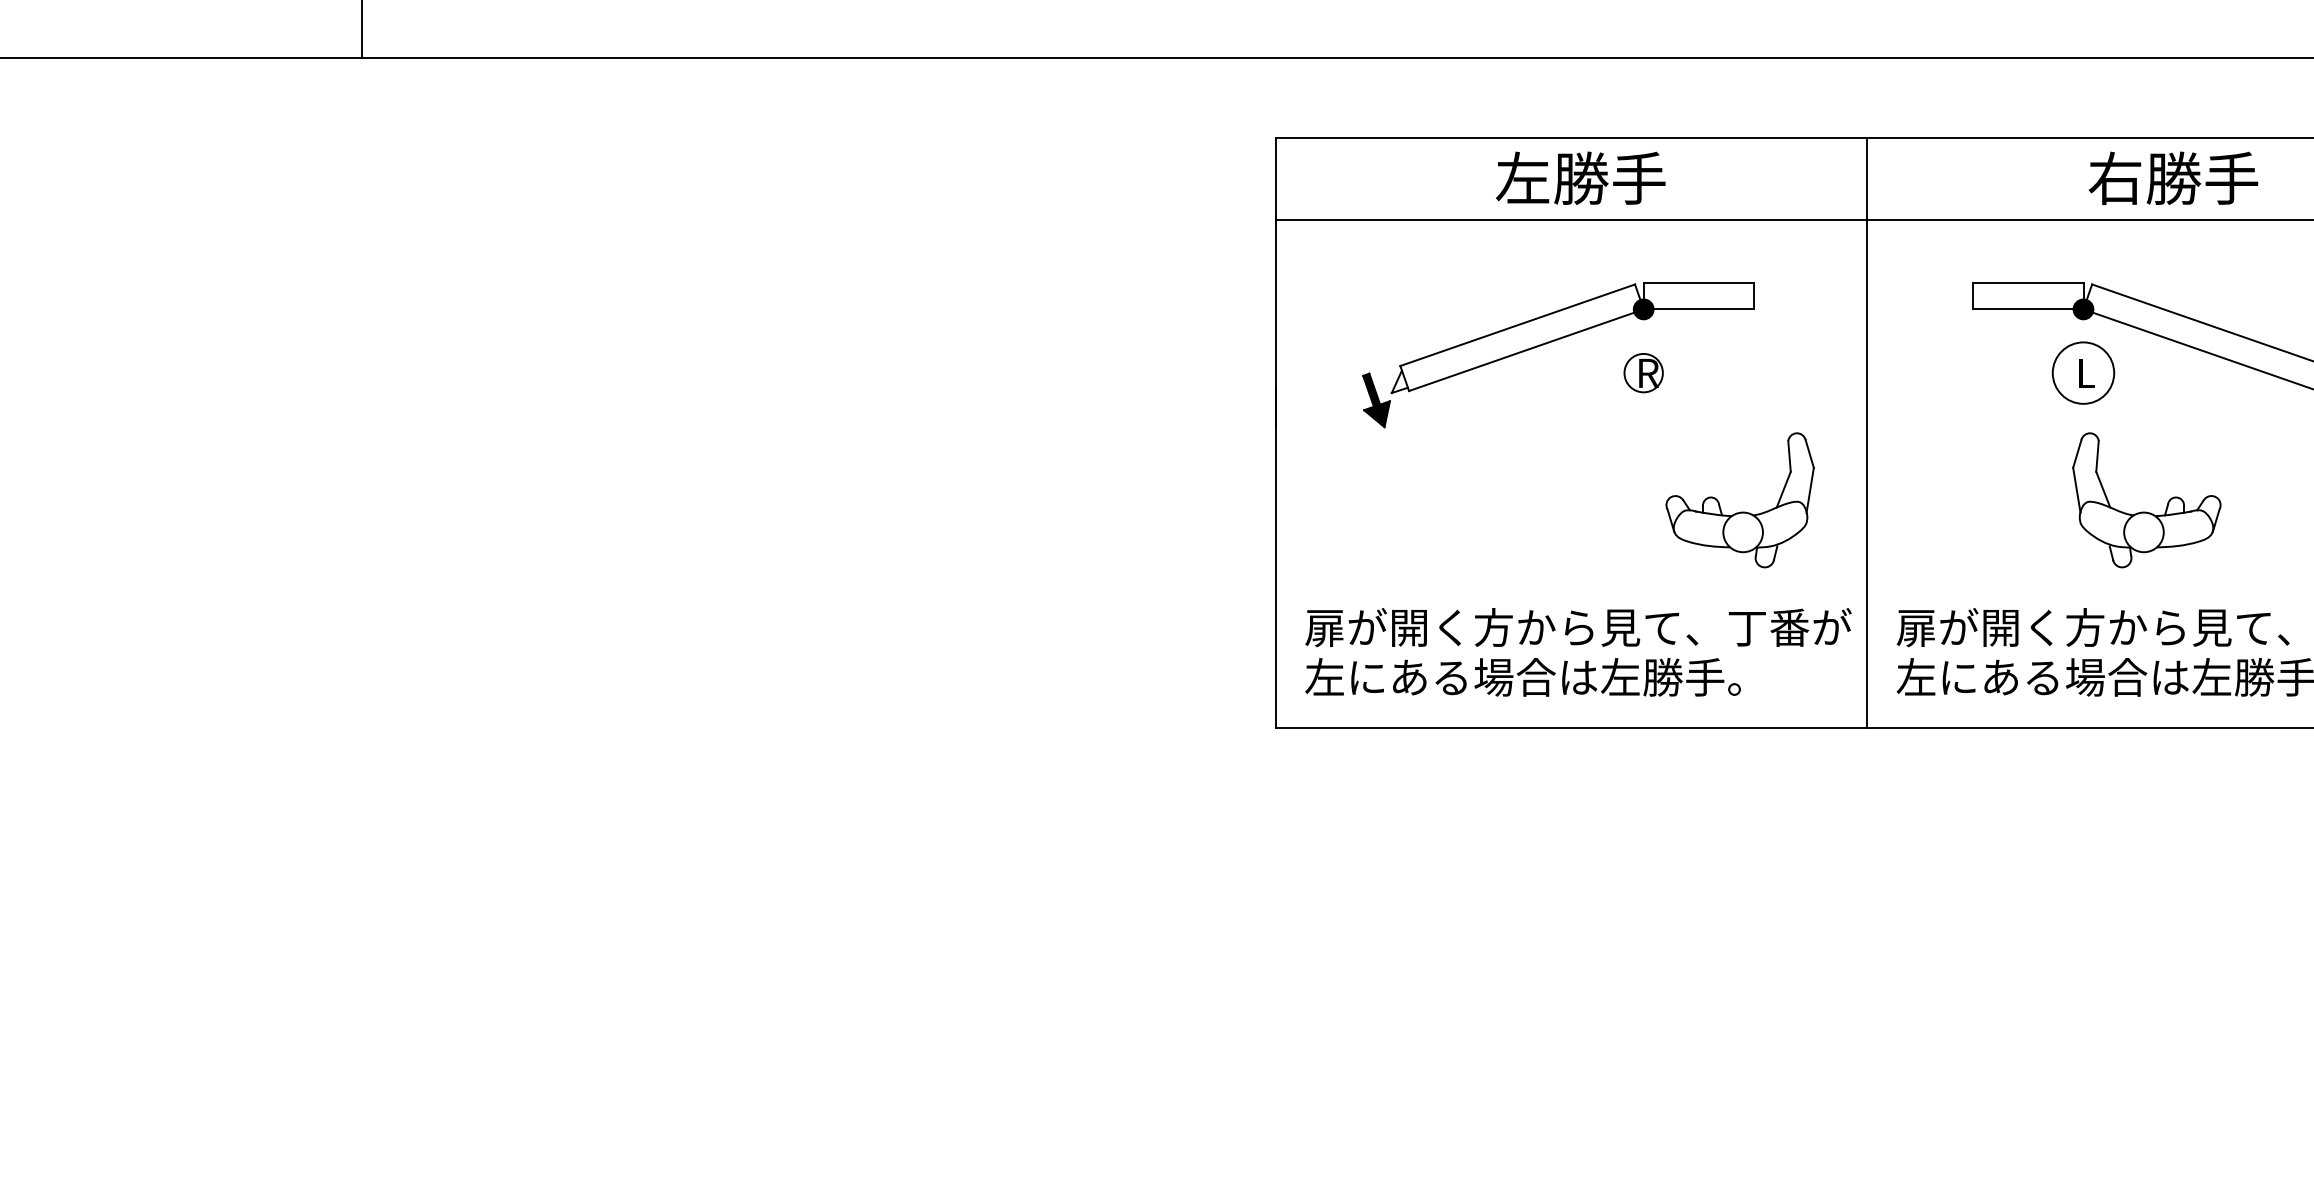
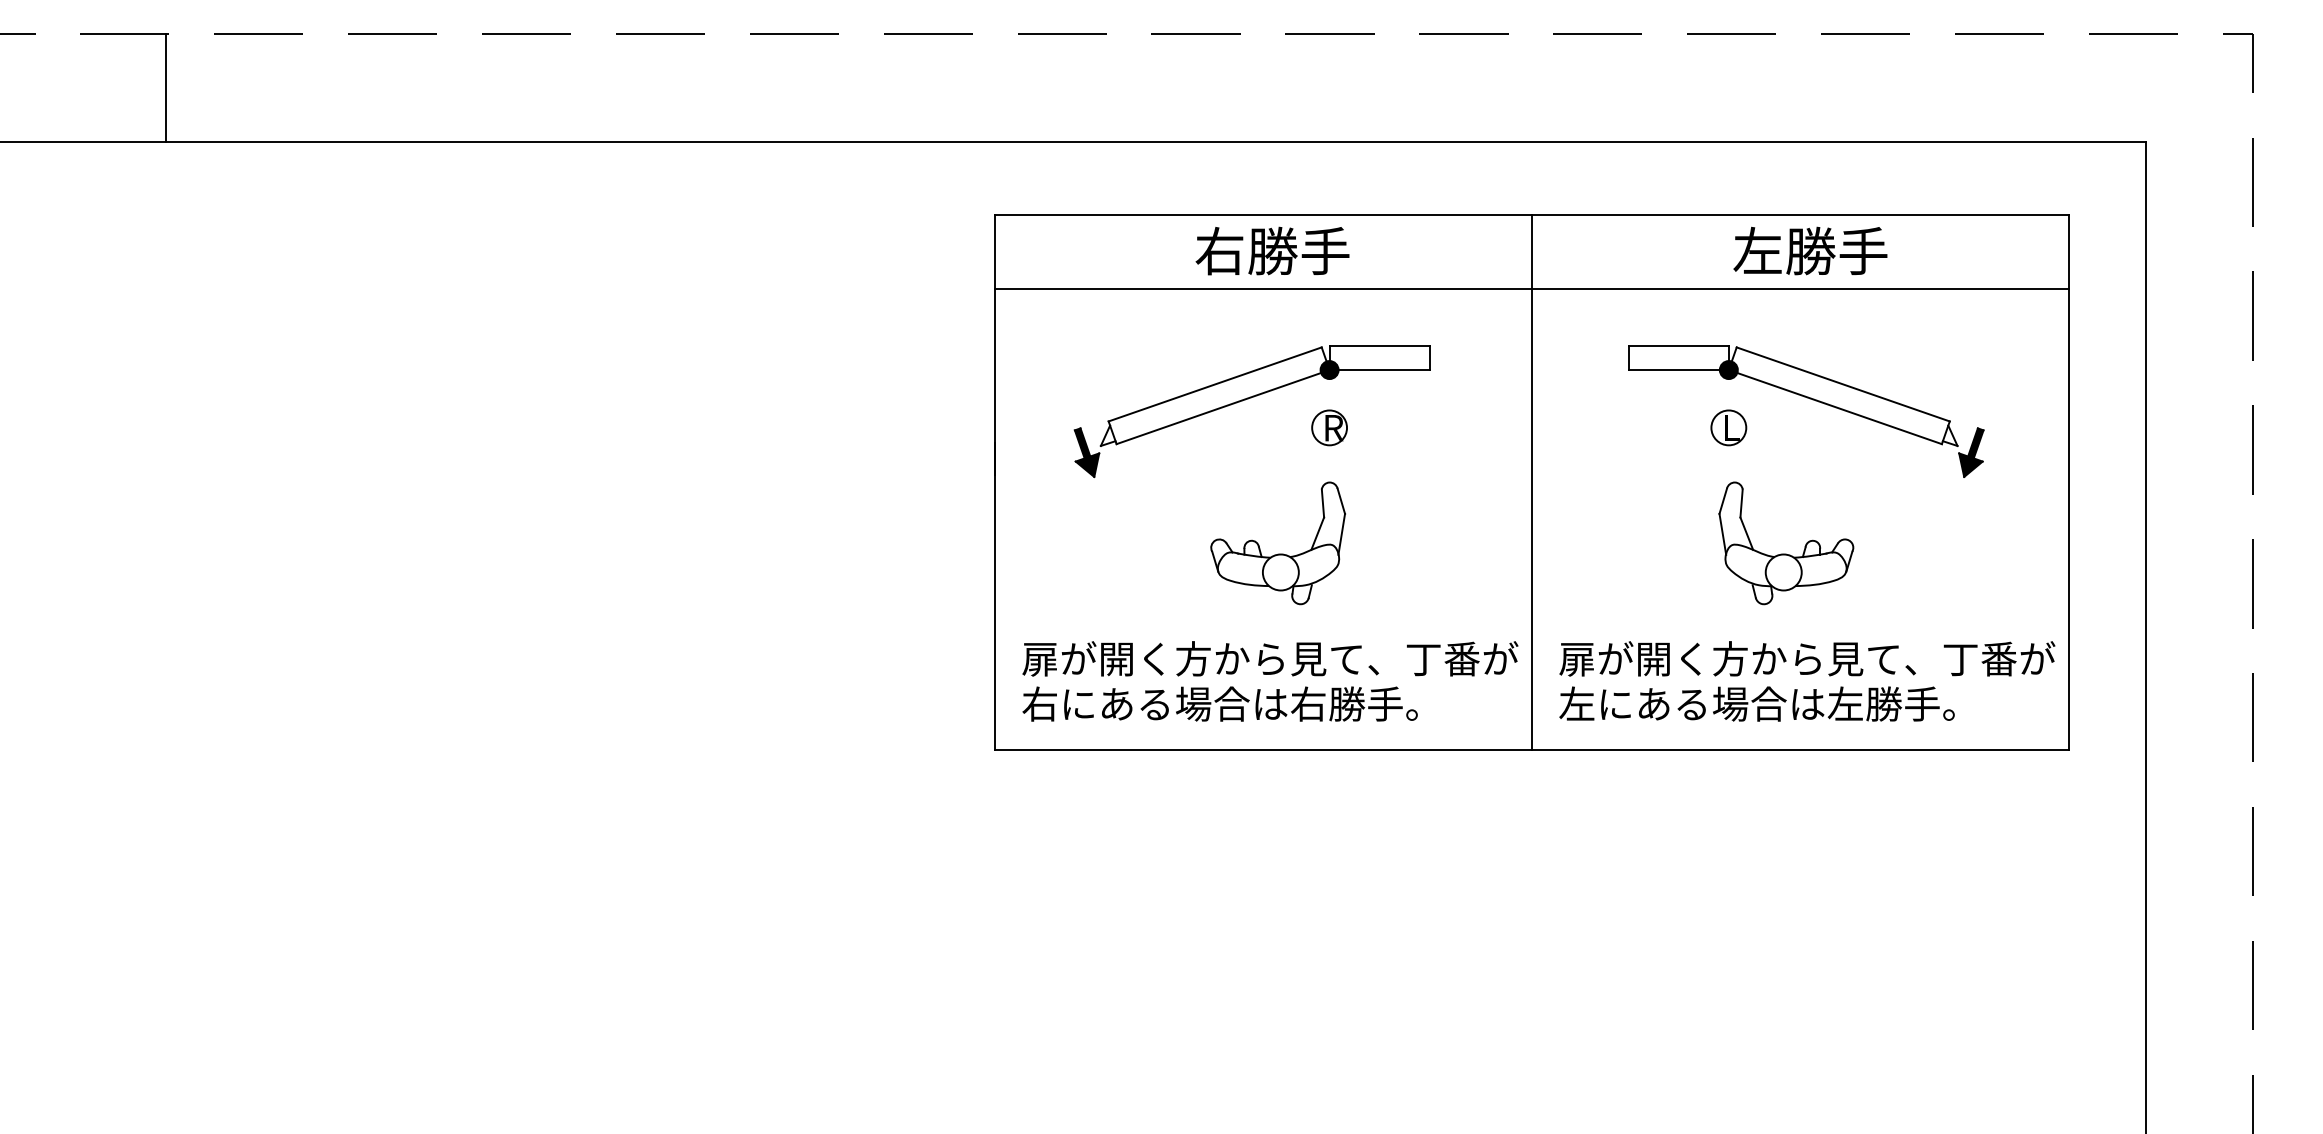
text: (1522, 177) -> (1219, 250), 左勝手 -> 右勝手
text: (2115, 177) -> (1757, 250), 右勝手 -> 左勝手
circle: (2083, 372) -> (1728, 427), size x0.62
part: (1740, 511) -> (1278, 553), moved
text: (1471, 676) -> (1173, 703), 左にある場合は左勝手。 -> 右にある場合は右勝手。

